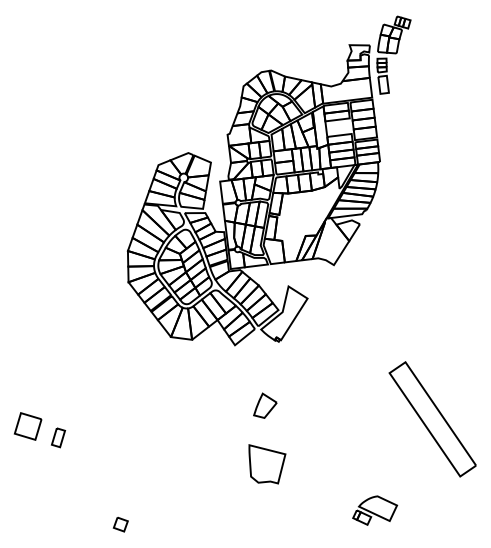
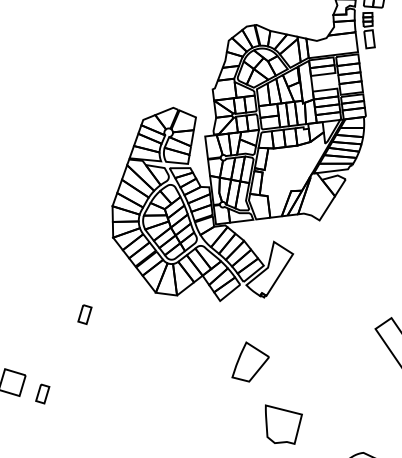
part: (100, 358) -> (84, 314), added
part: (265, 405) -> (250, 361), size x1.6
part: (267, 464) -> (283, 424), moved

